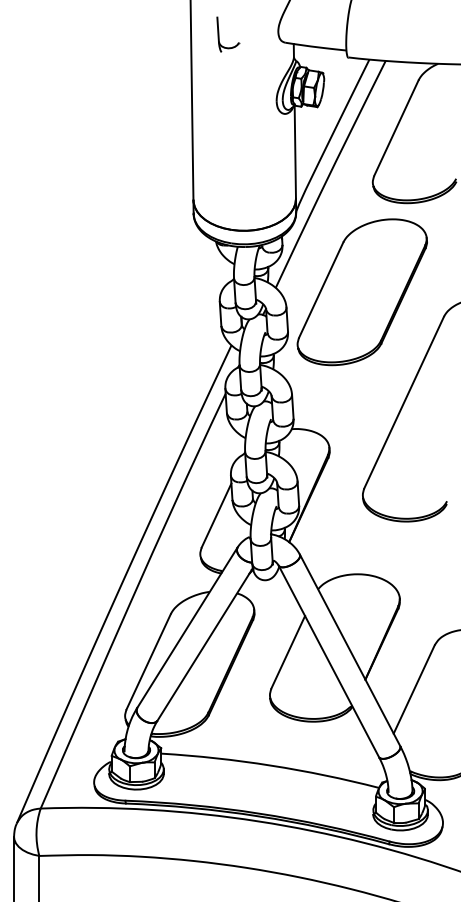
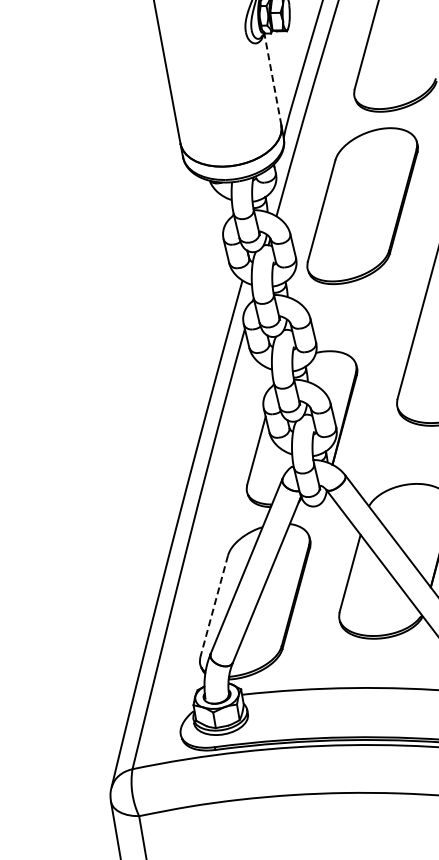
line: (295, 151) -> (272, 78), solid -> dashed
line: (148, 661) -> (213, 606), solid -> dashed

